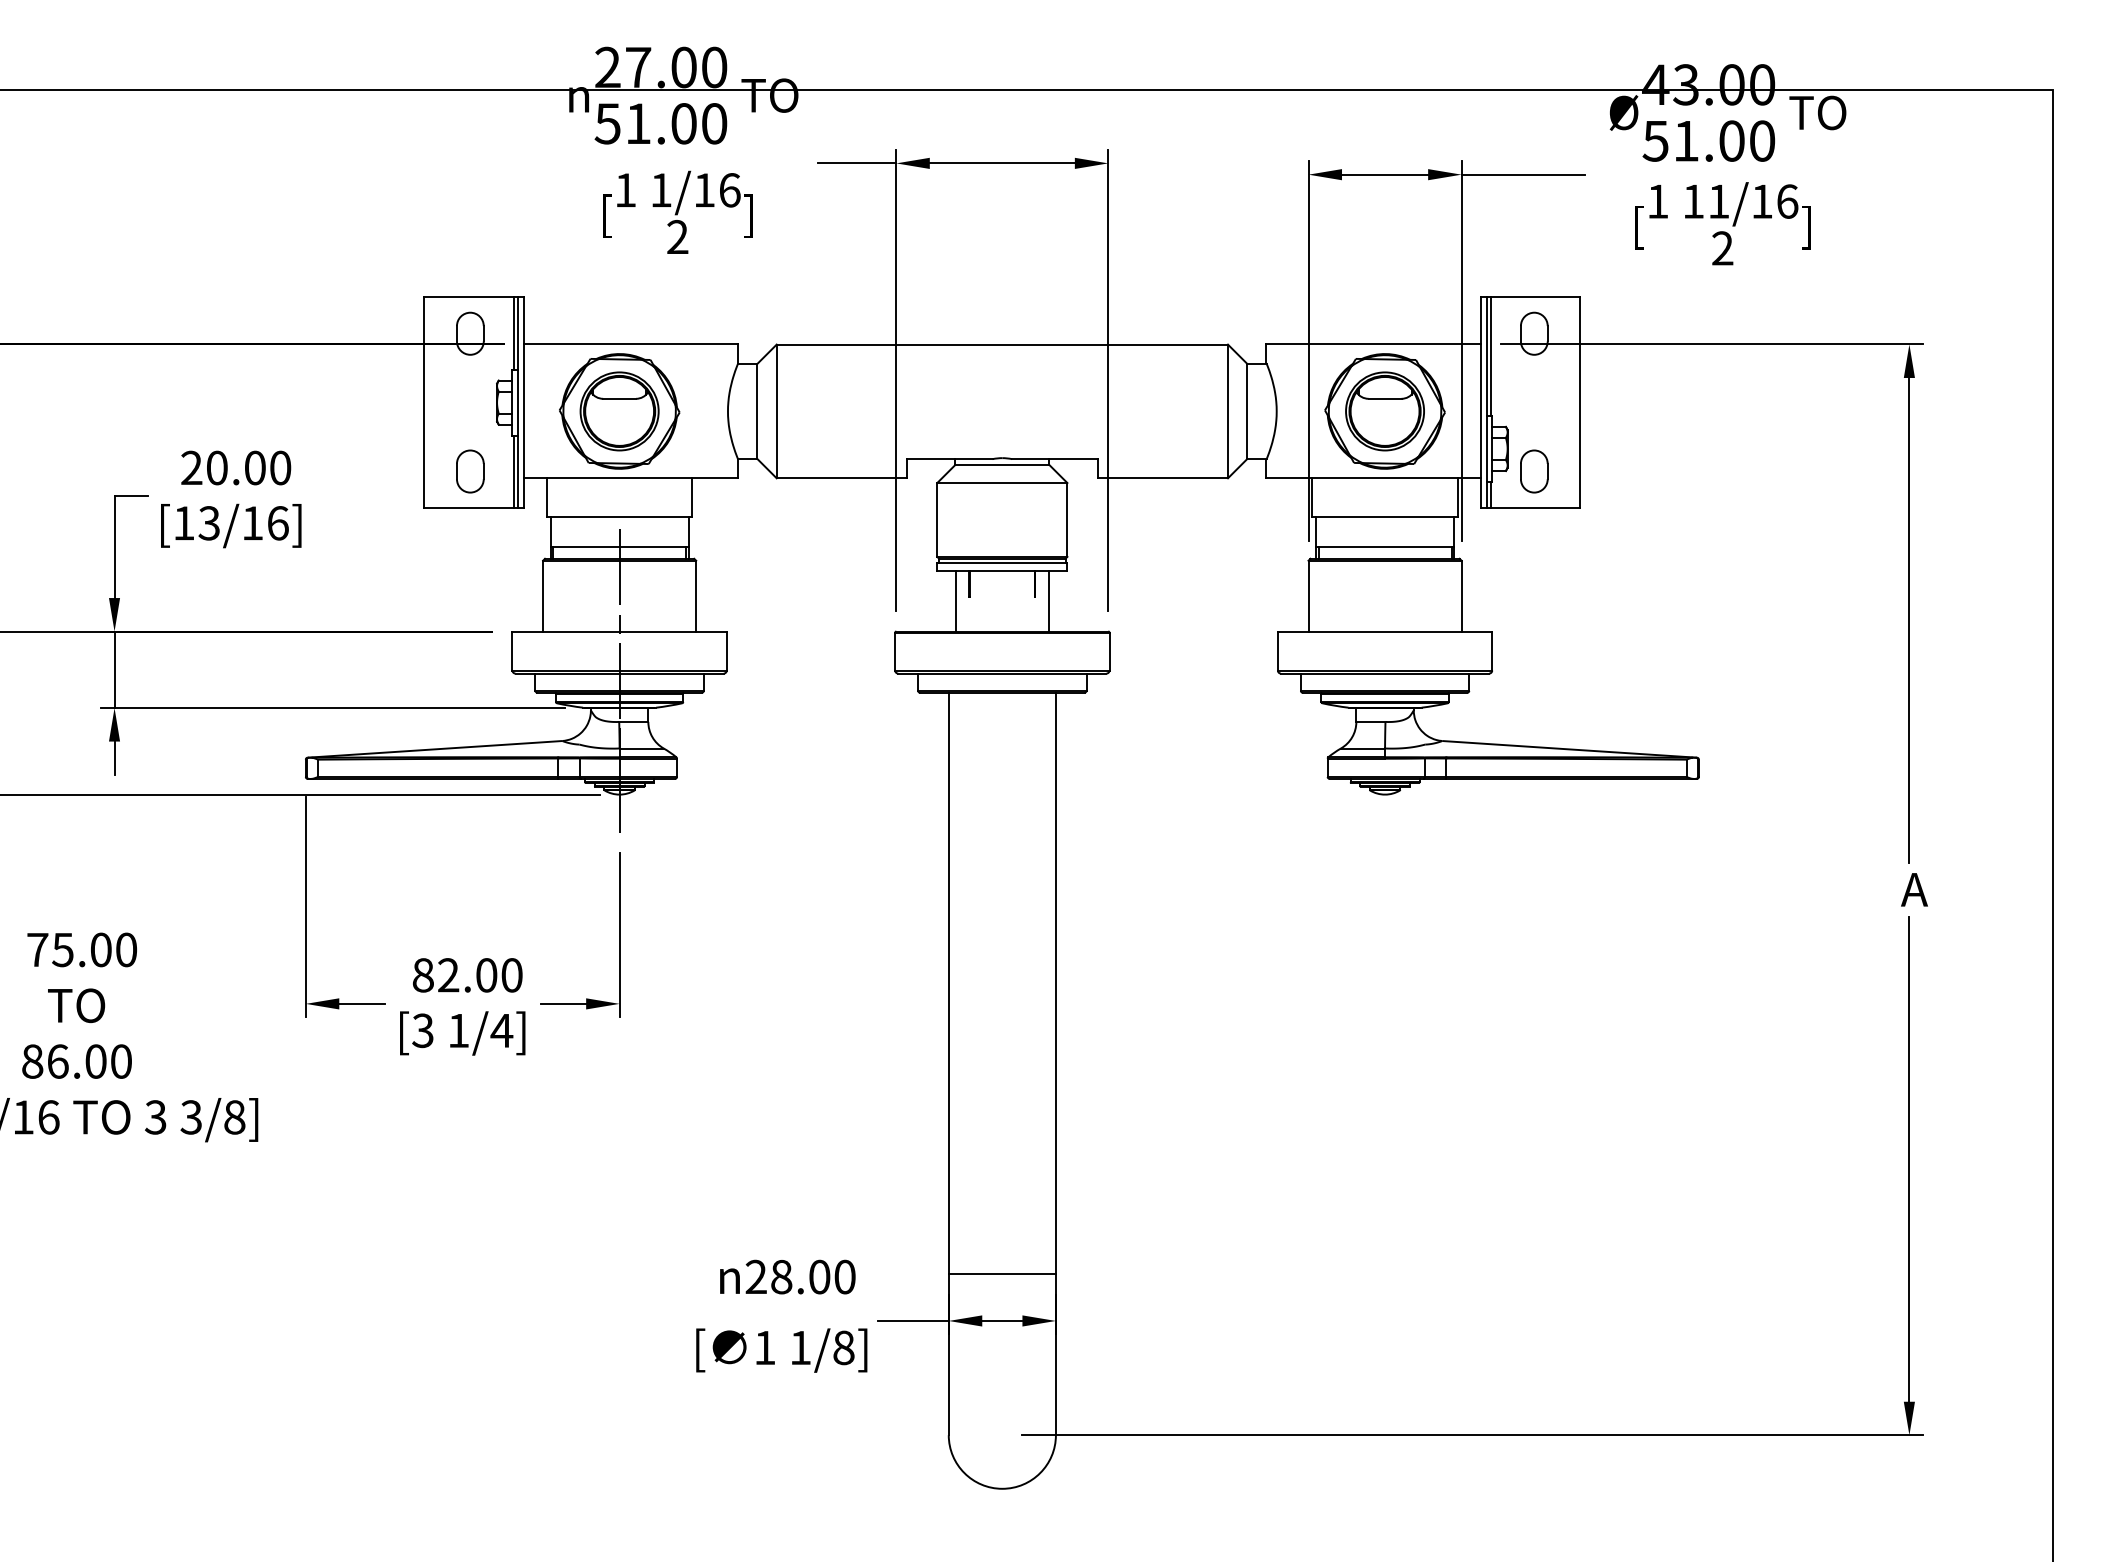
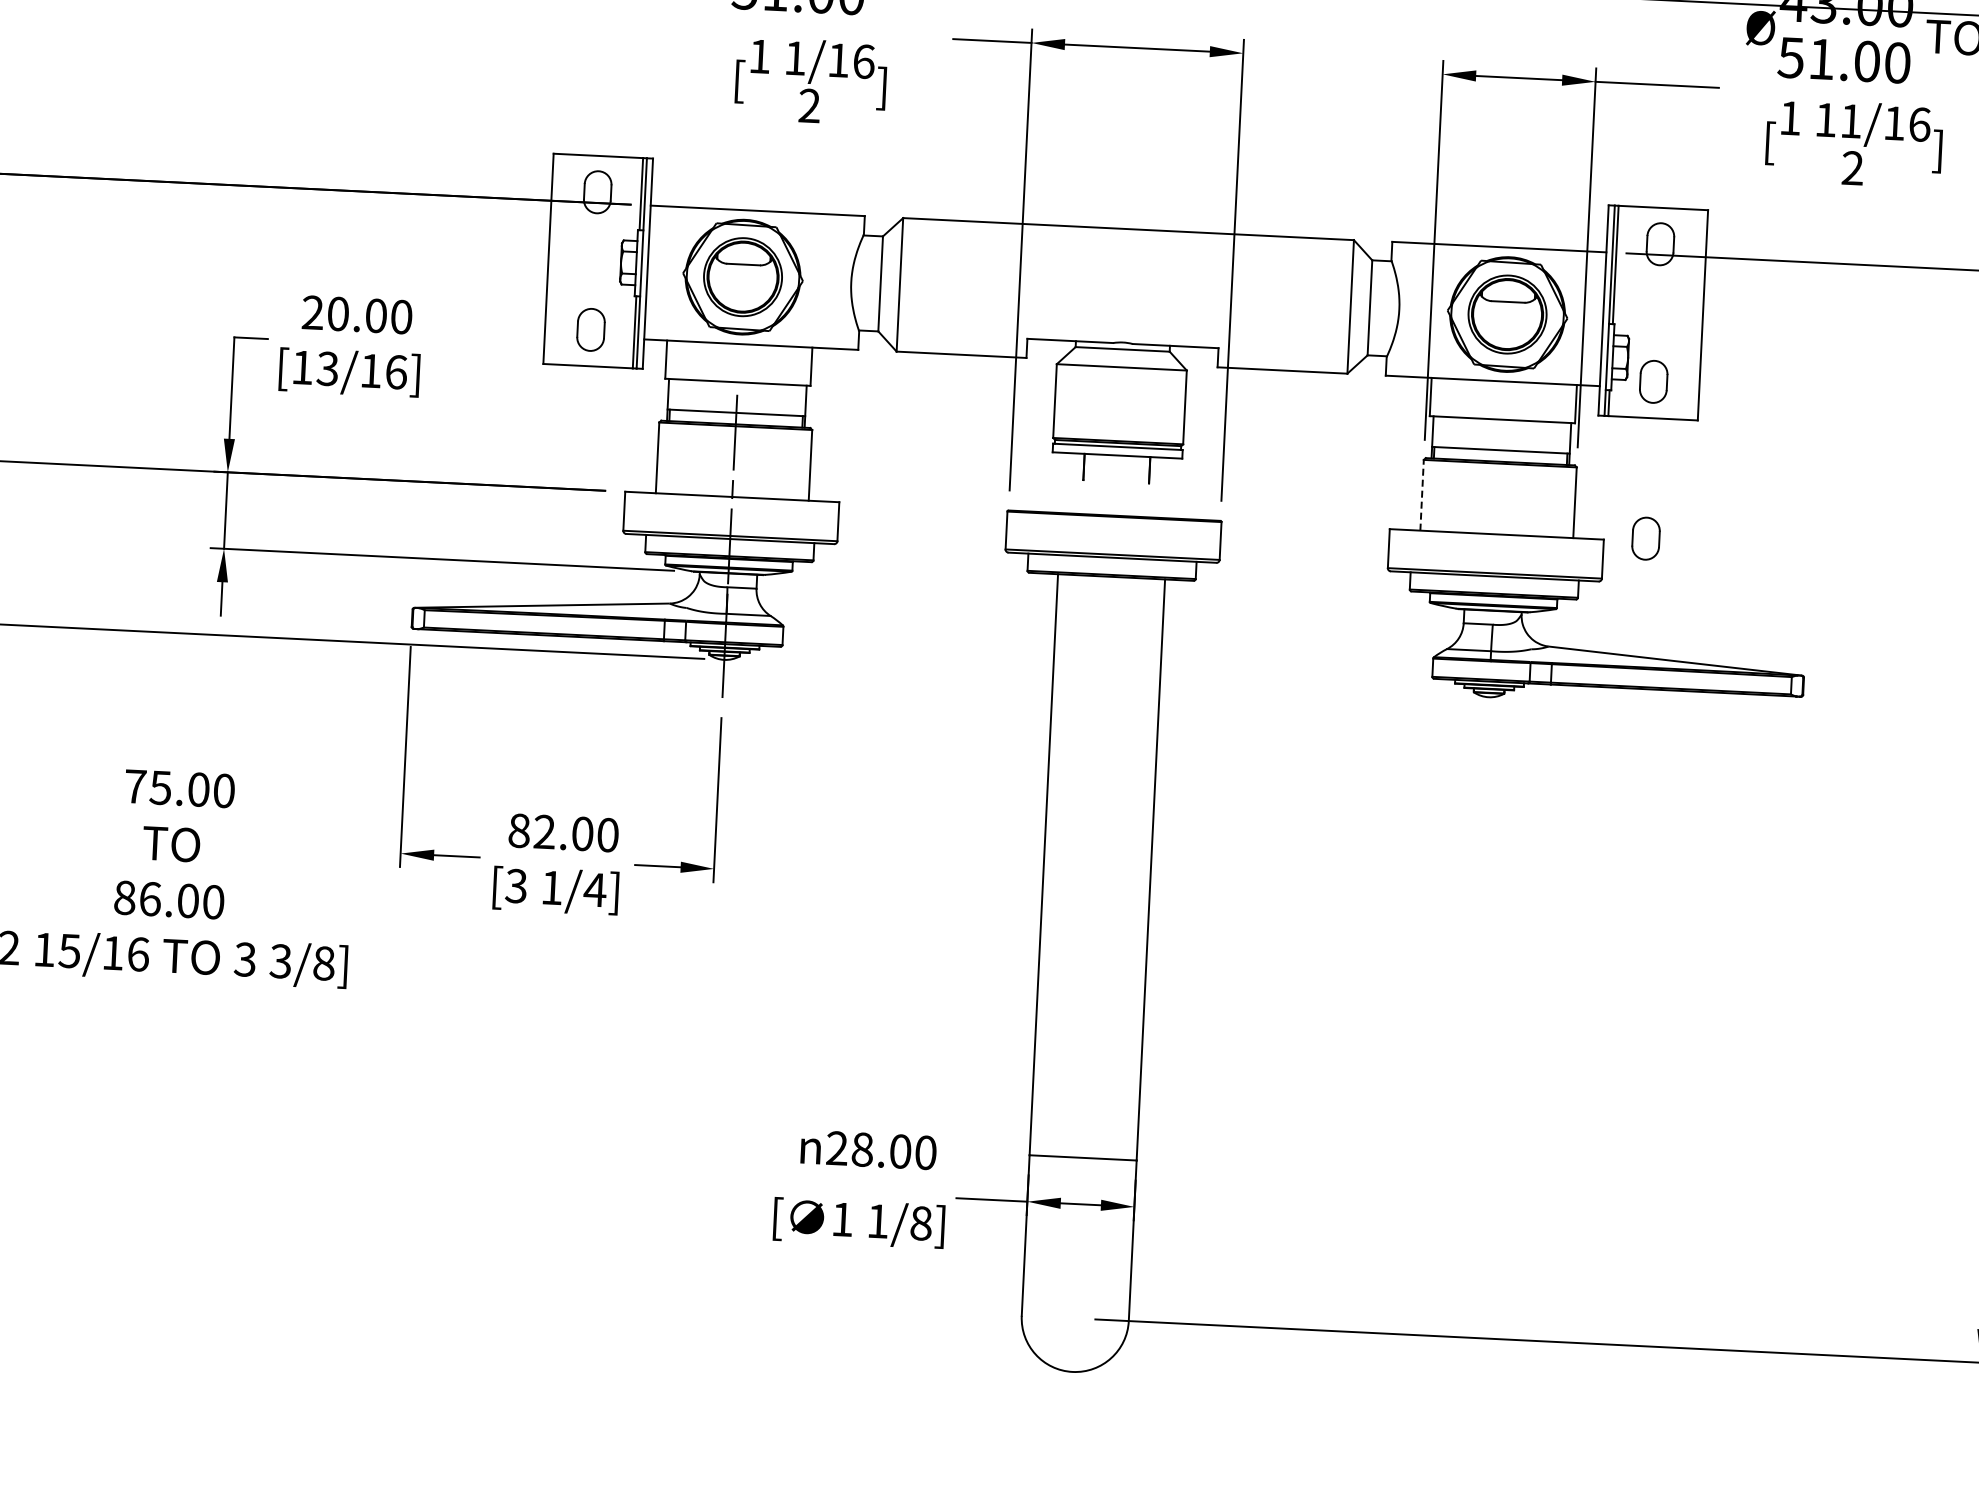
line: (1308, 595) -> (1422, 494), solid -> dashed
line: (955, 601) -> (1069, 483), removed
line: (1048, 601) -> (1162, 487), removed
part: (1534, 628) -> (1646, 538), added

